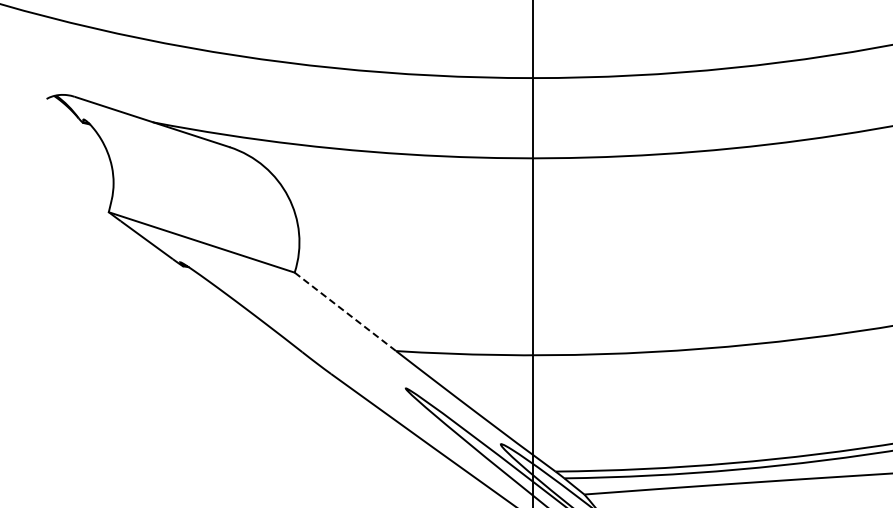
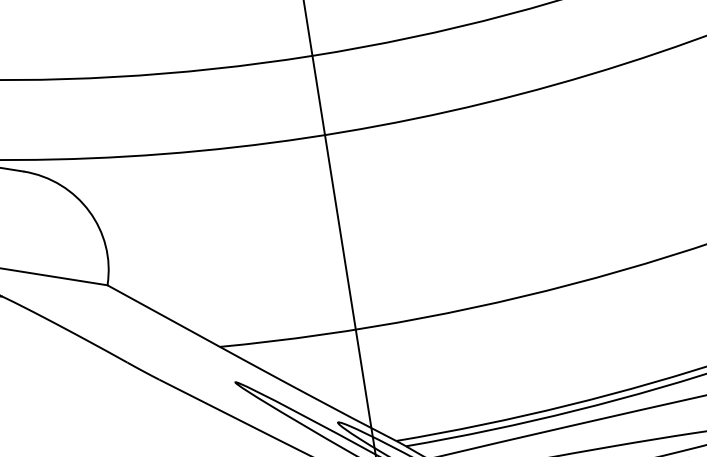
line: (345, 312) -> (163, 316), dashed -> solid

